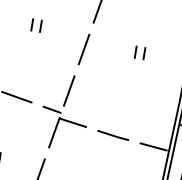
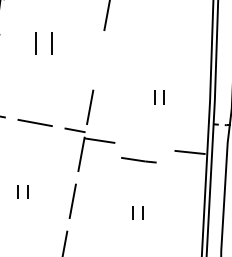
part: (36, 25) -> (43, 42), size x1.6
line: (83, 48) -> (98, 59), removed
part: (140, 53) -> (159, 97), moved
line: (112, 135) -> (138, 160), moved

